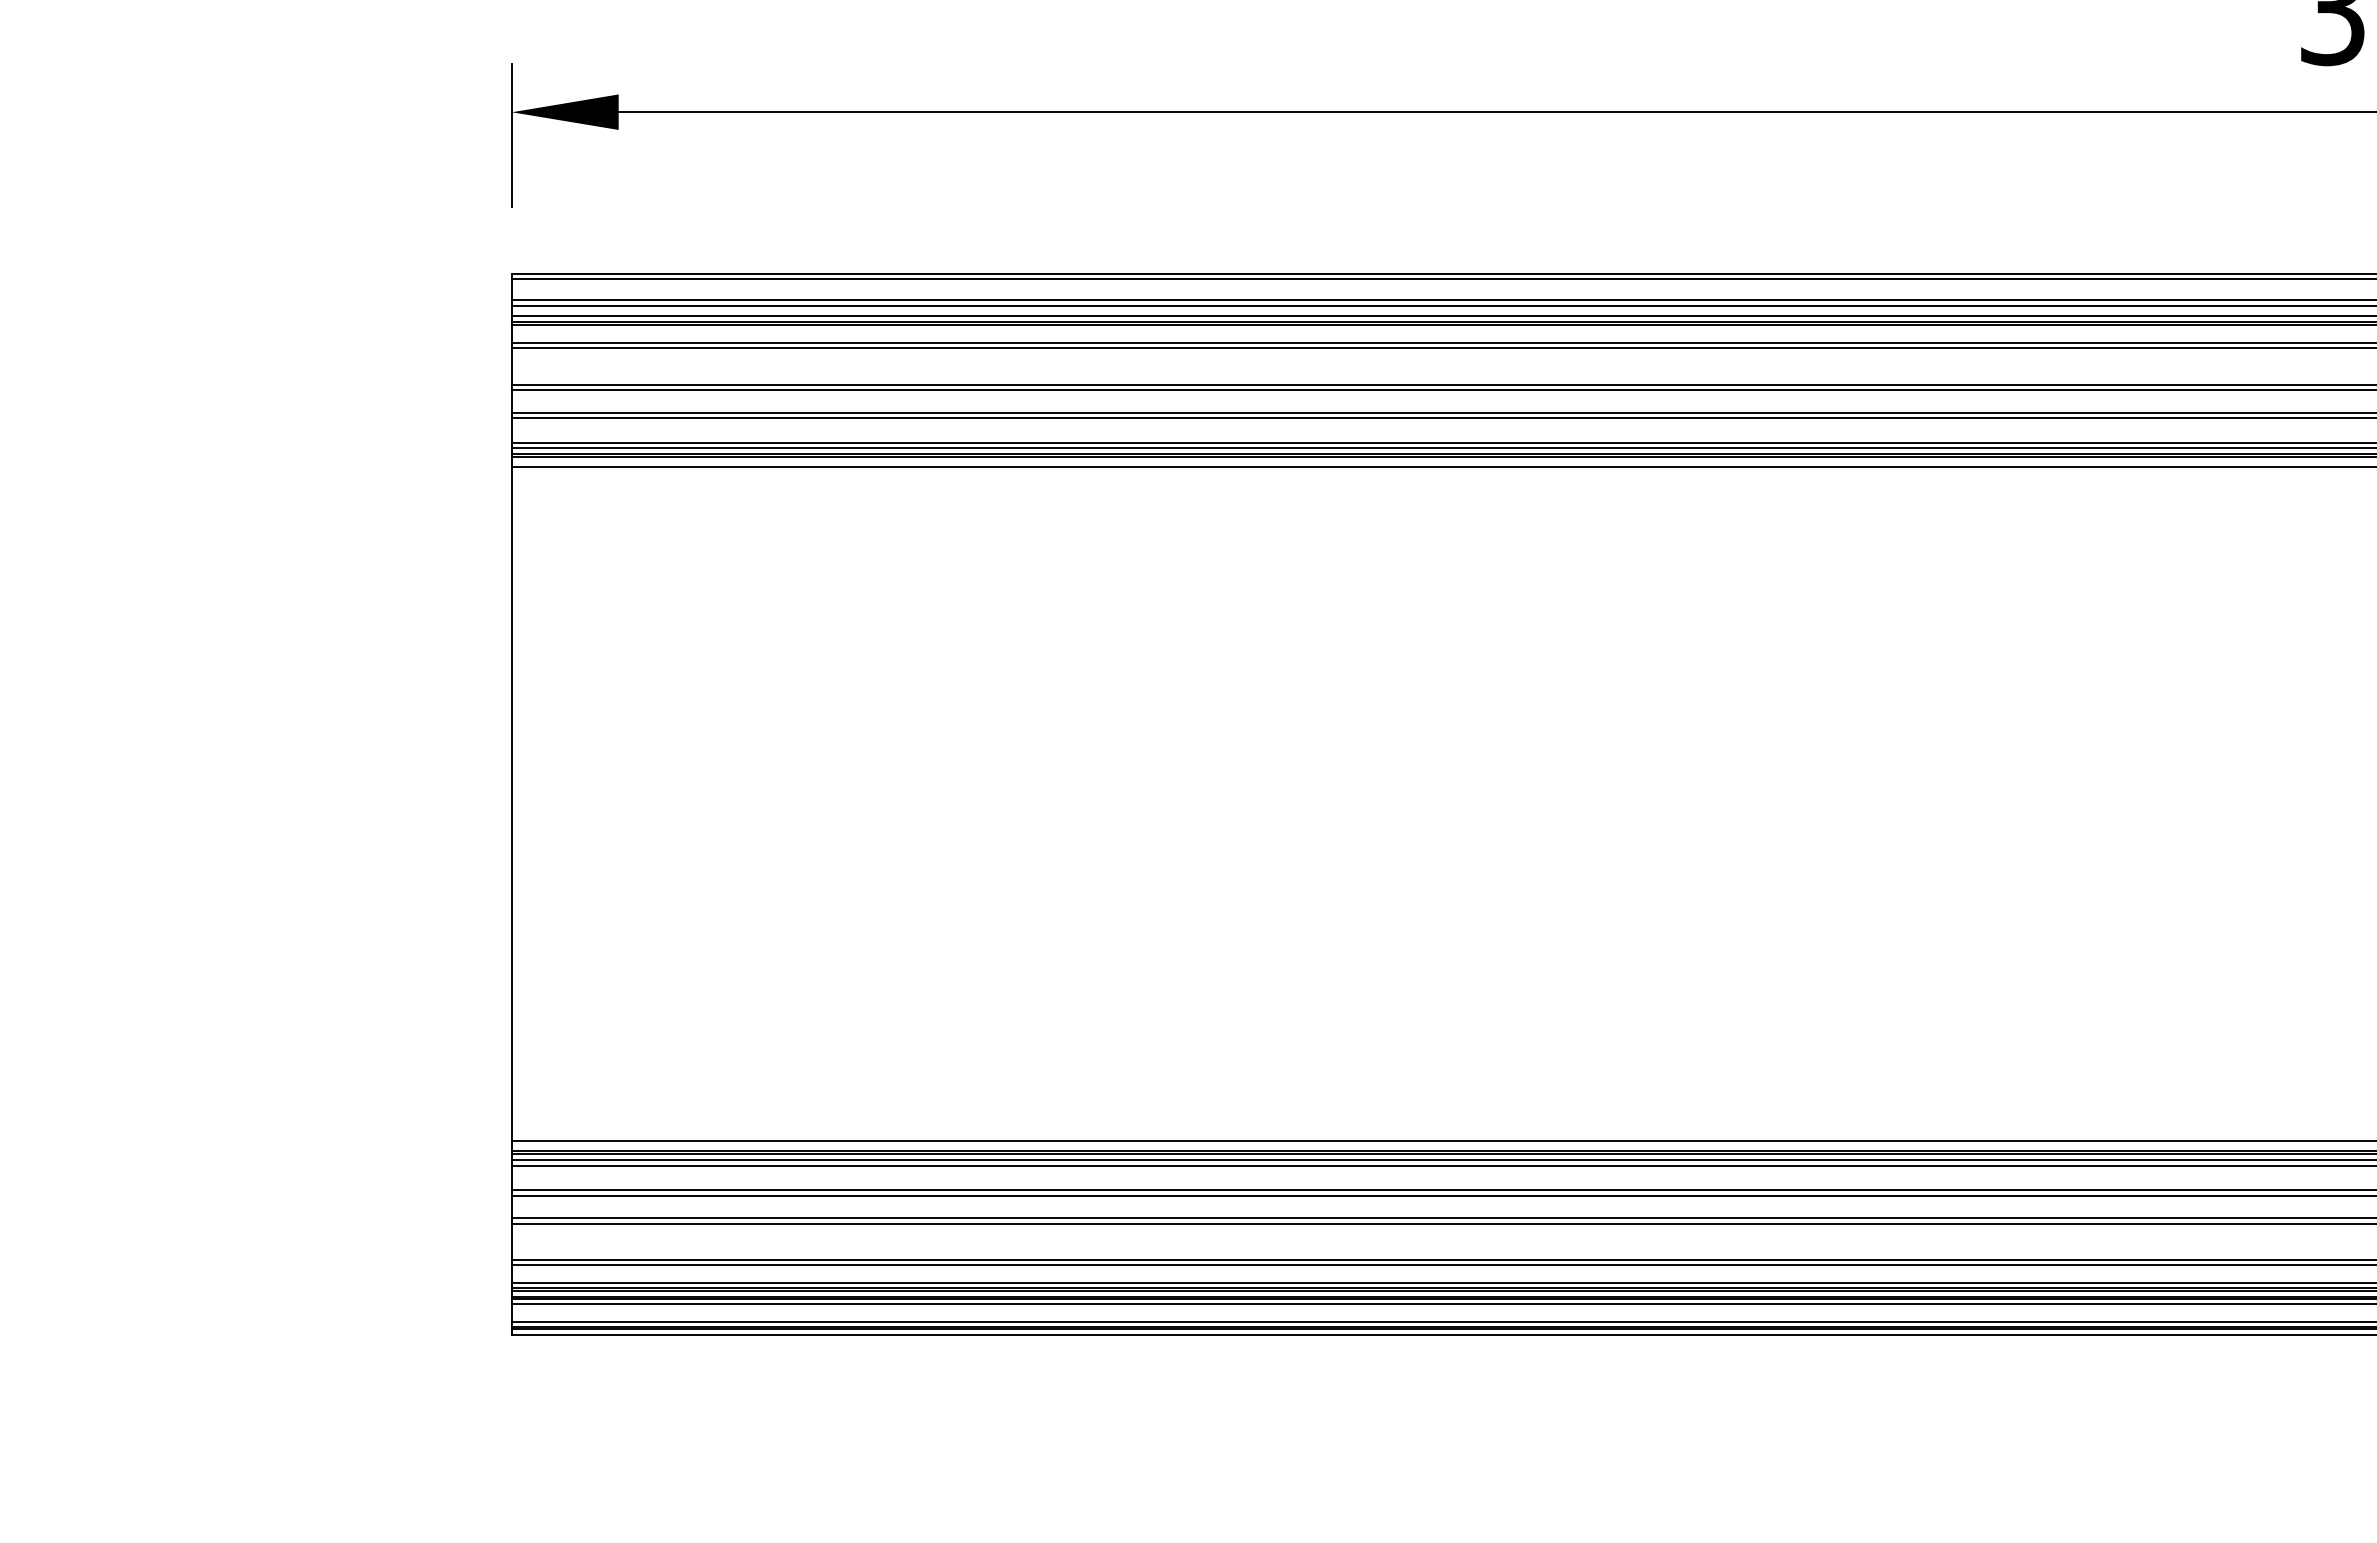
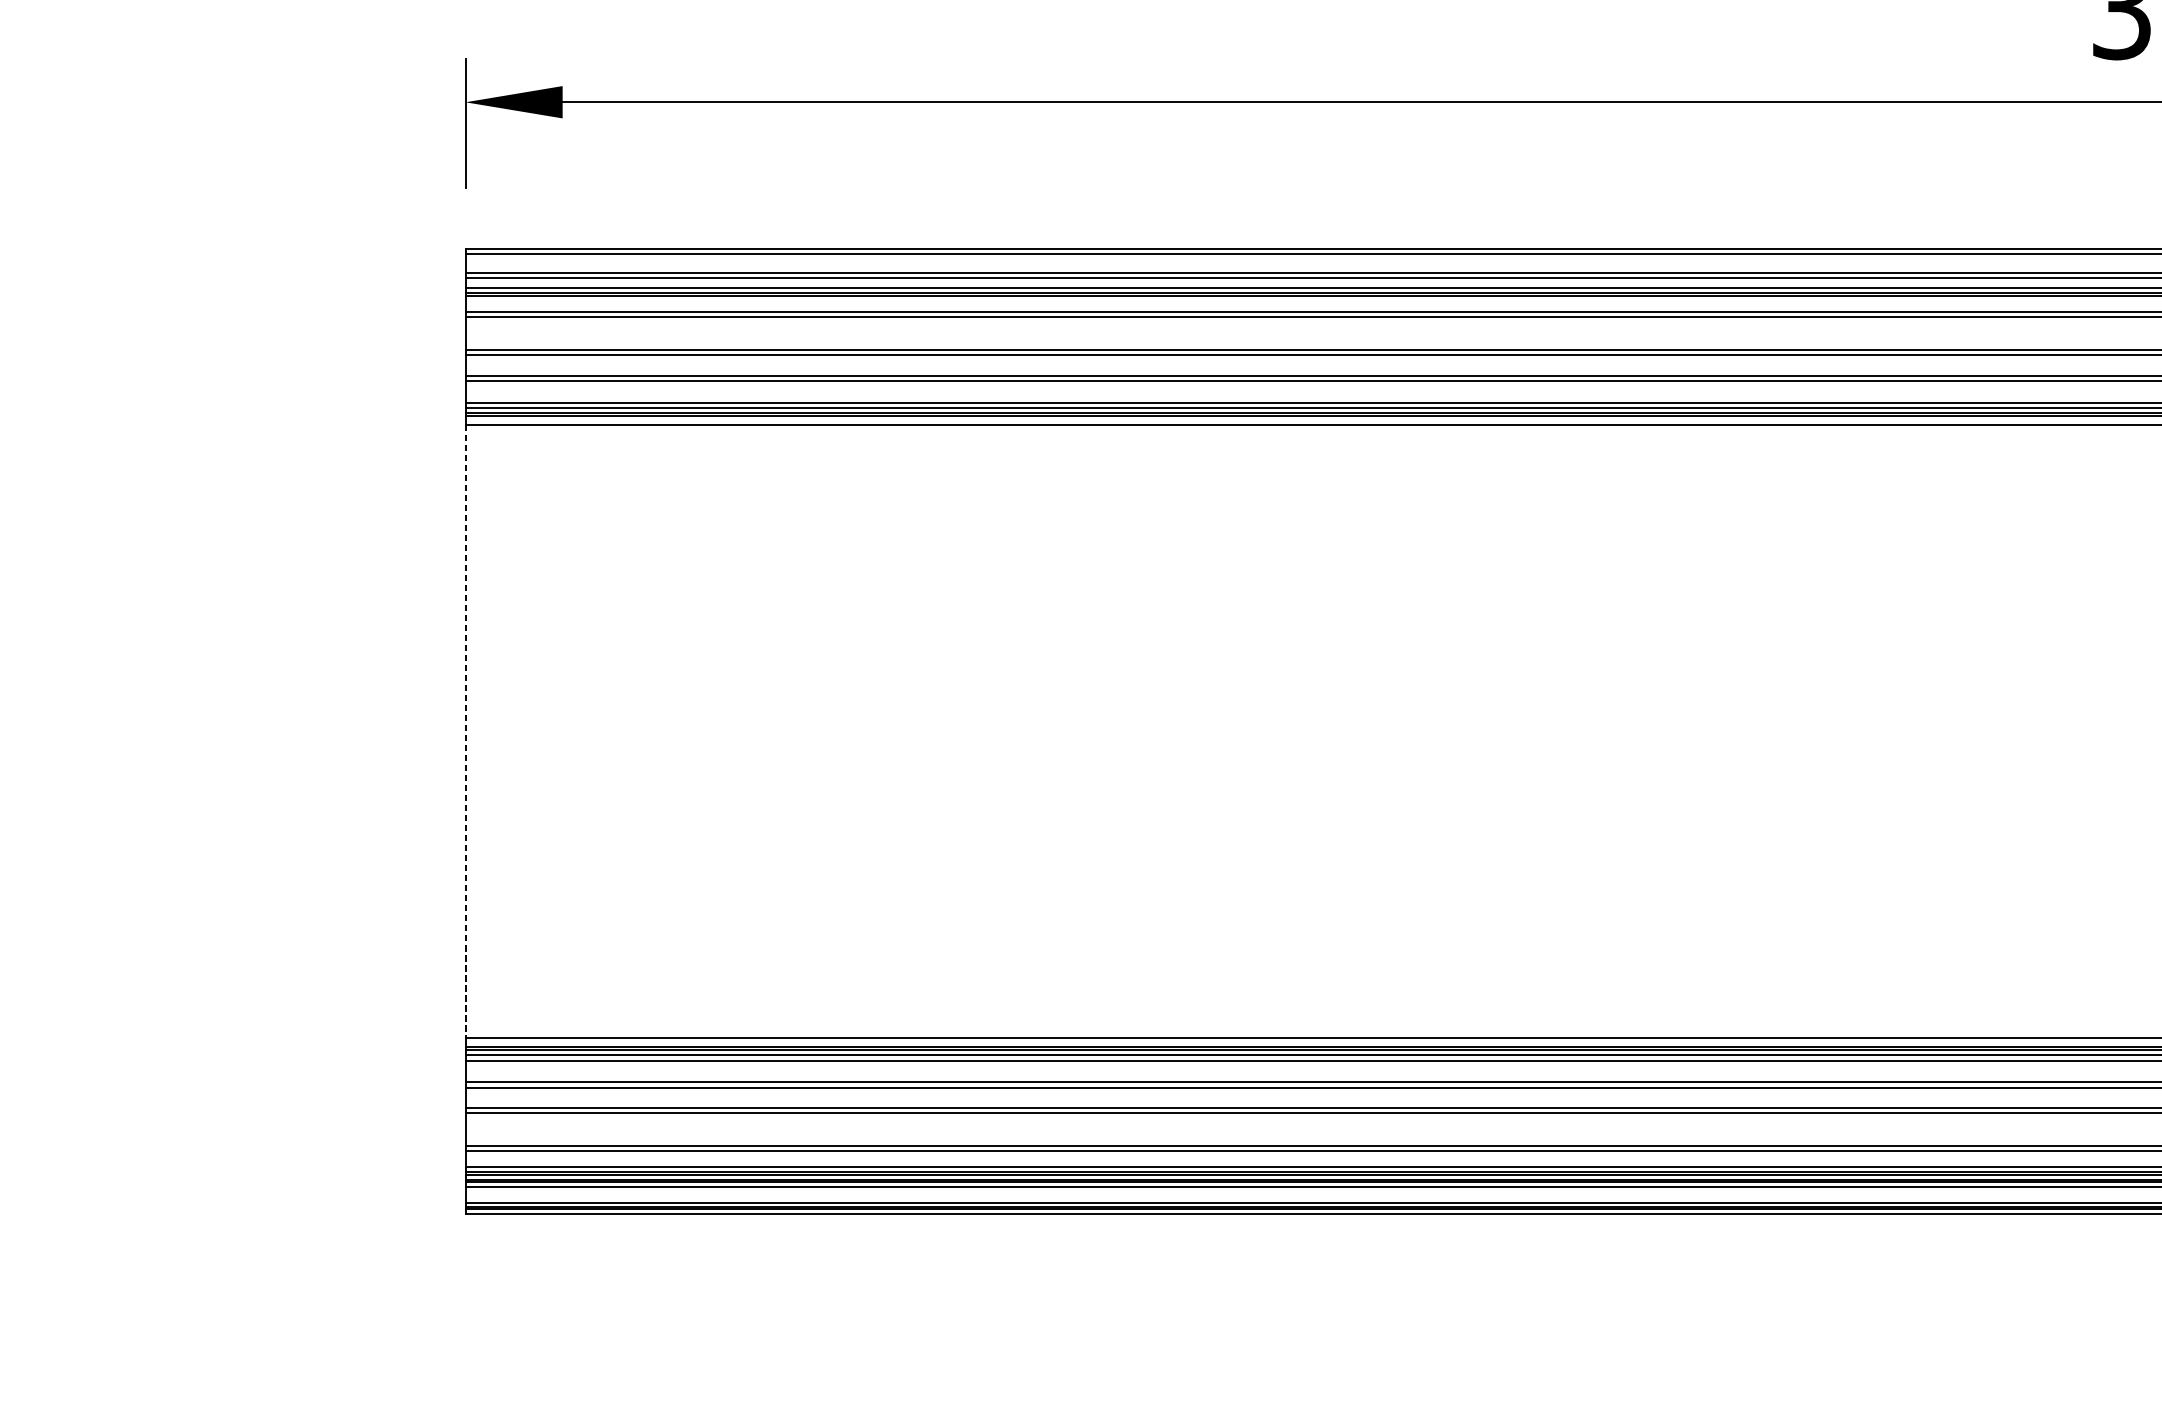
line: (512, 804) -> (466, 732), solid -> dashed

